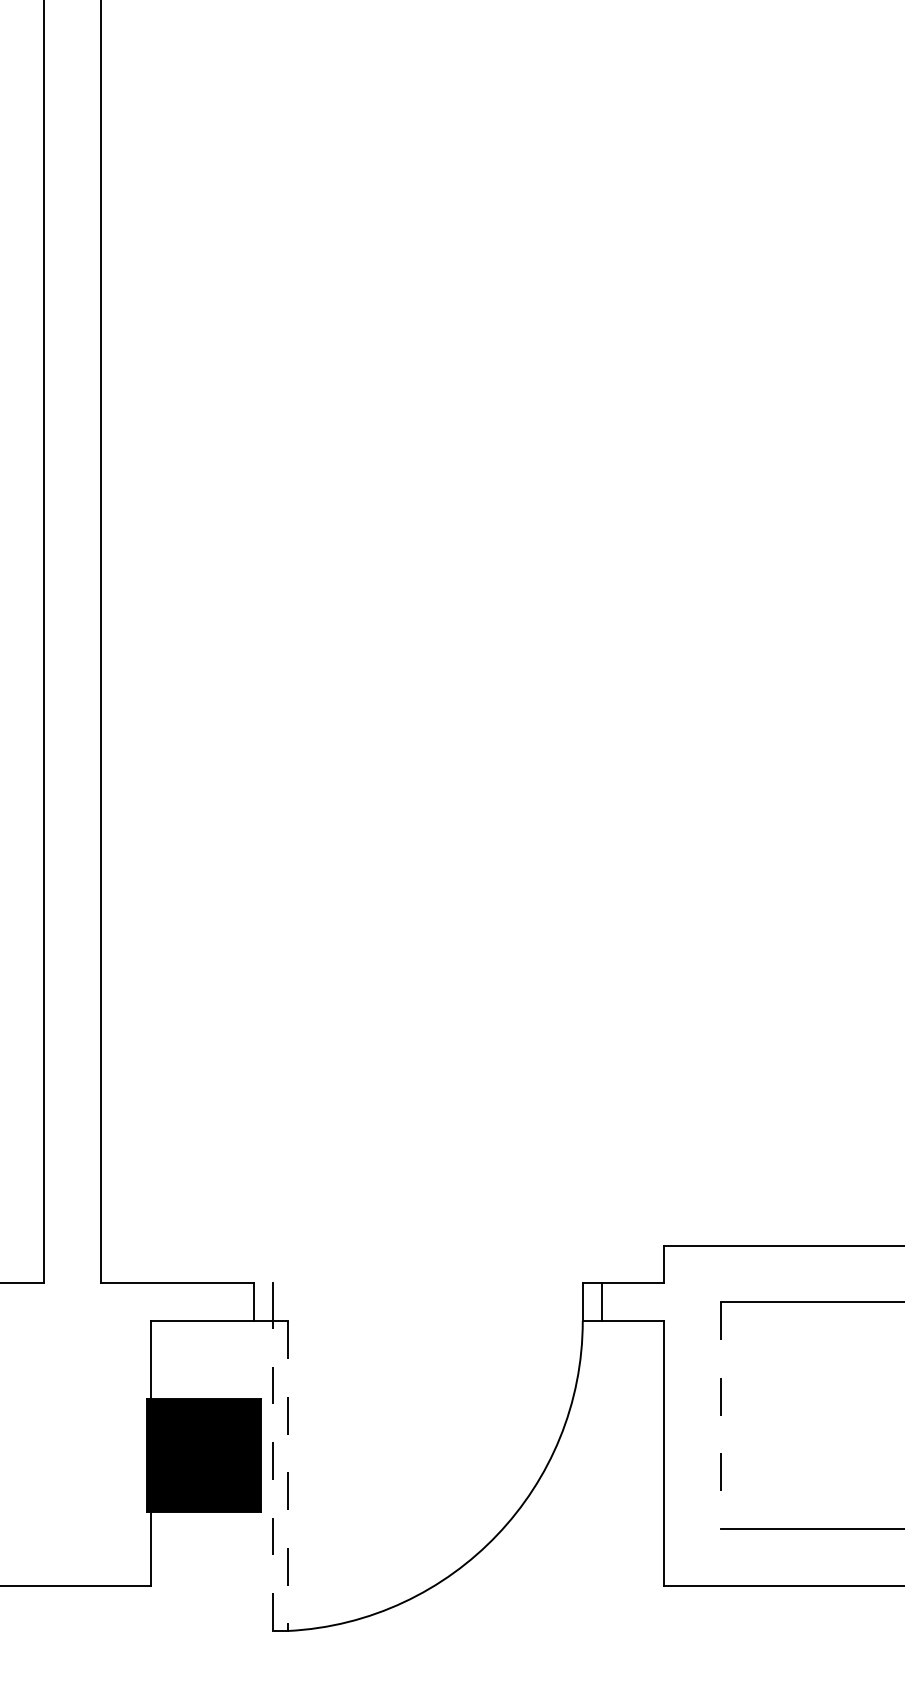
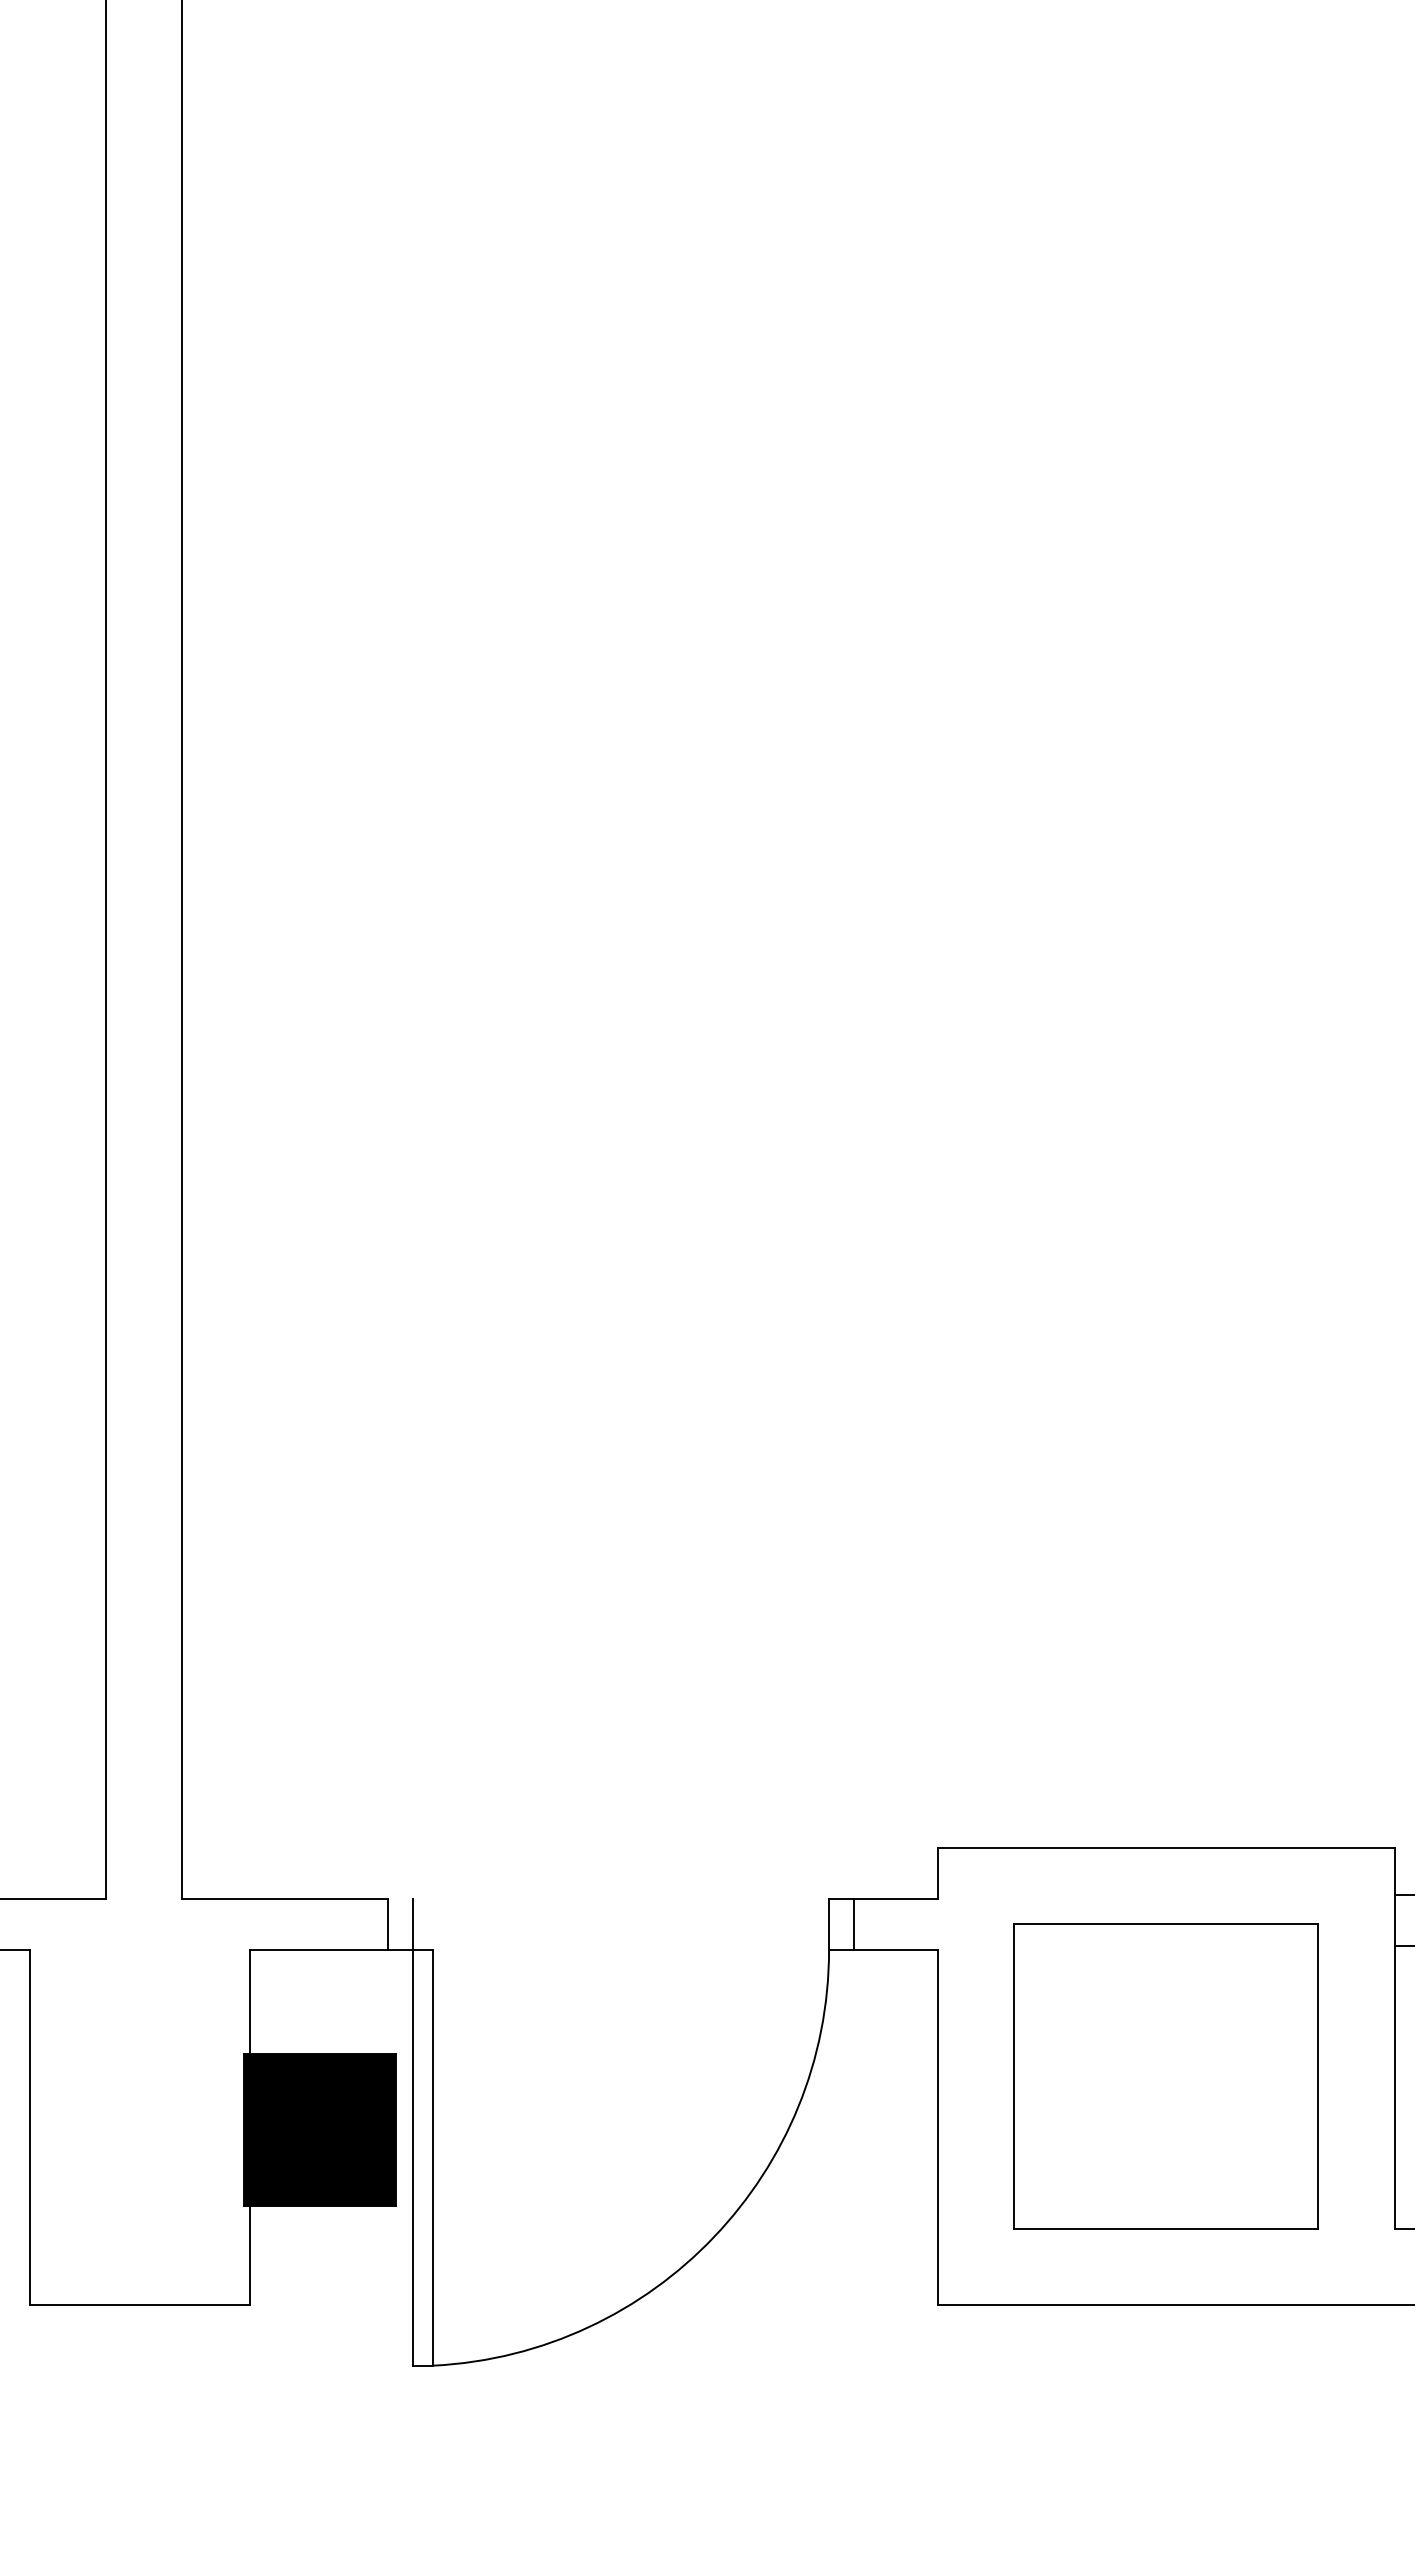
line: (720, 1416) -> (1014, 2077), dashed -> solid
line: (273, 1475) -> (413, 2157), dashed -> solid
line: (288, 1475) -> (433, 2157), dashed -> solid

